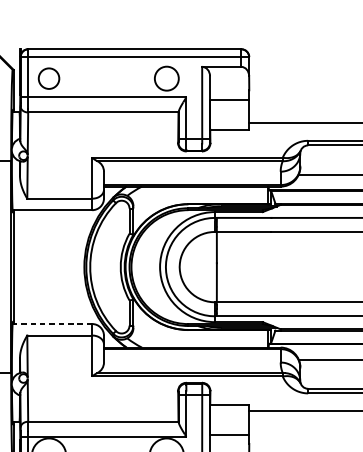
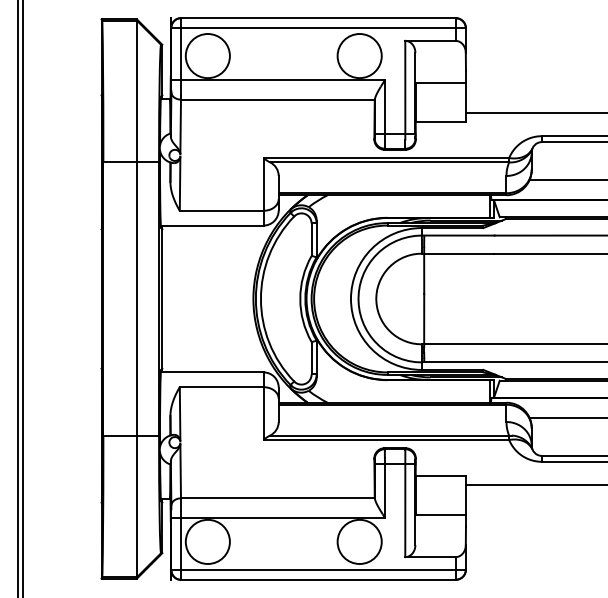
circle: (48, 79) -> (207, 56), size x1.67
circle: (166, 79) -> (359, 56), size x1.43
line: (51, 324) -> (211, 372), dashed -> solid

